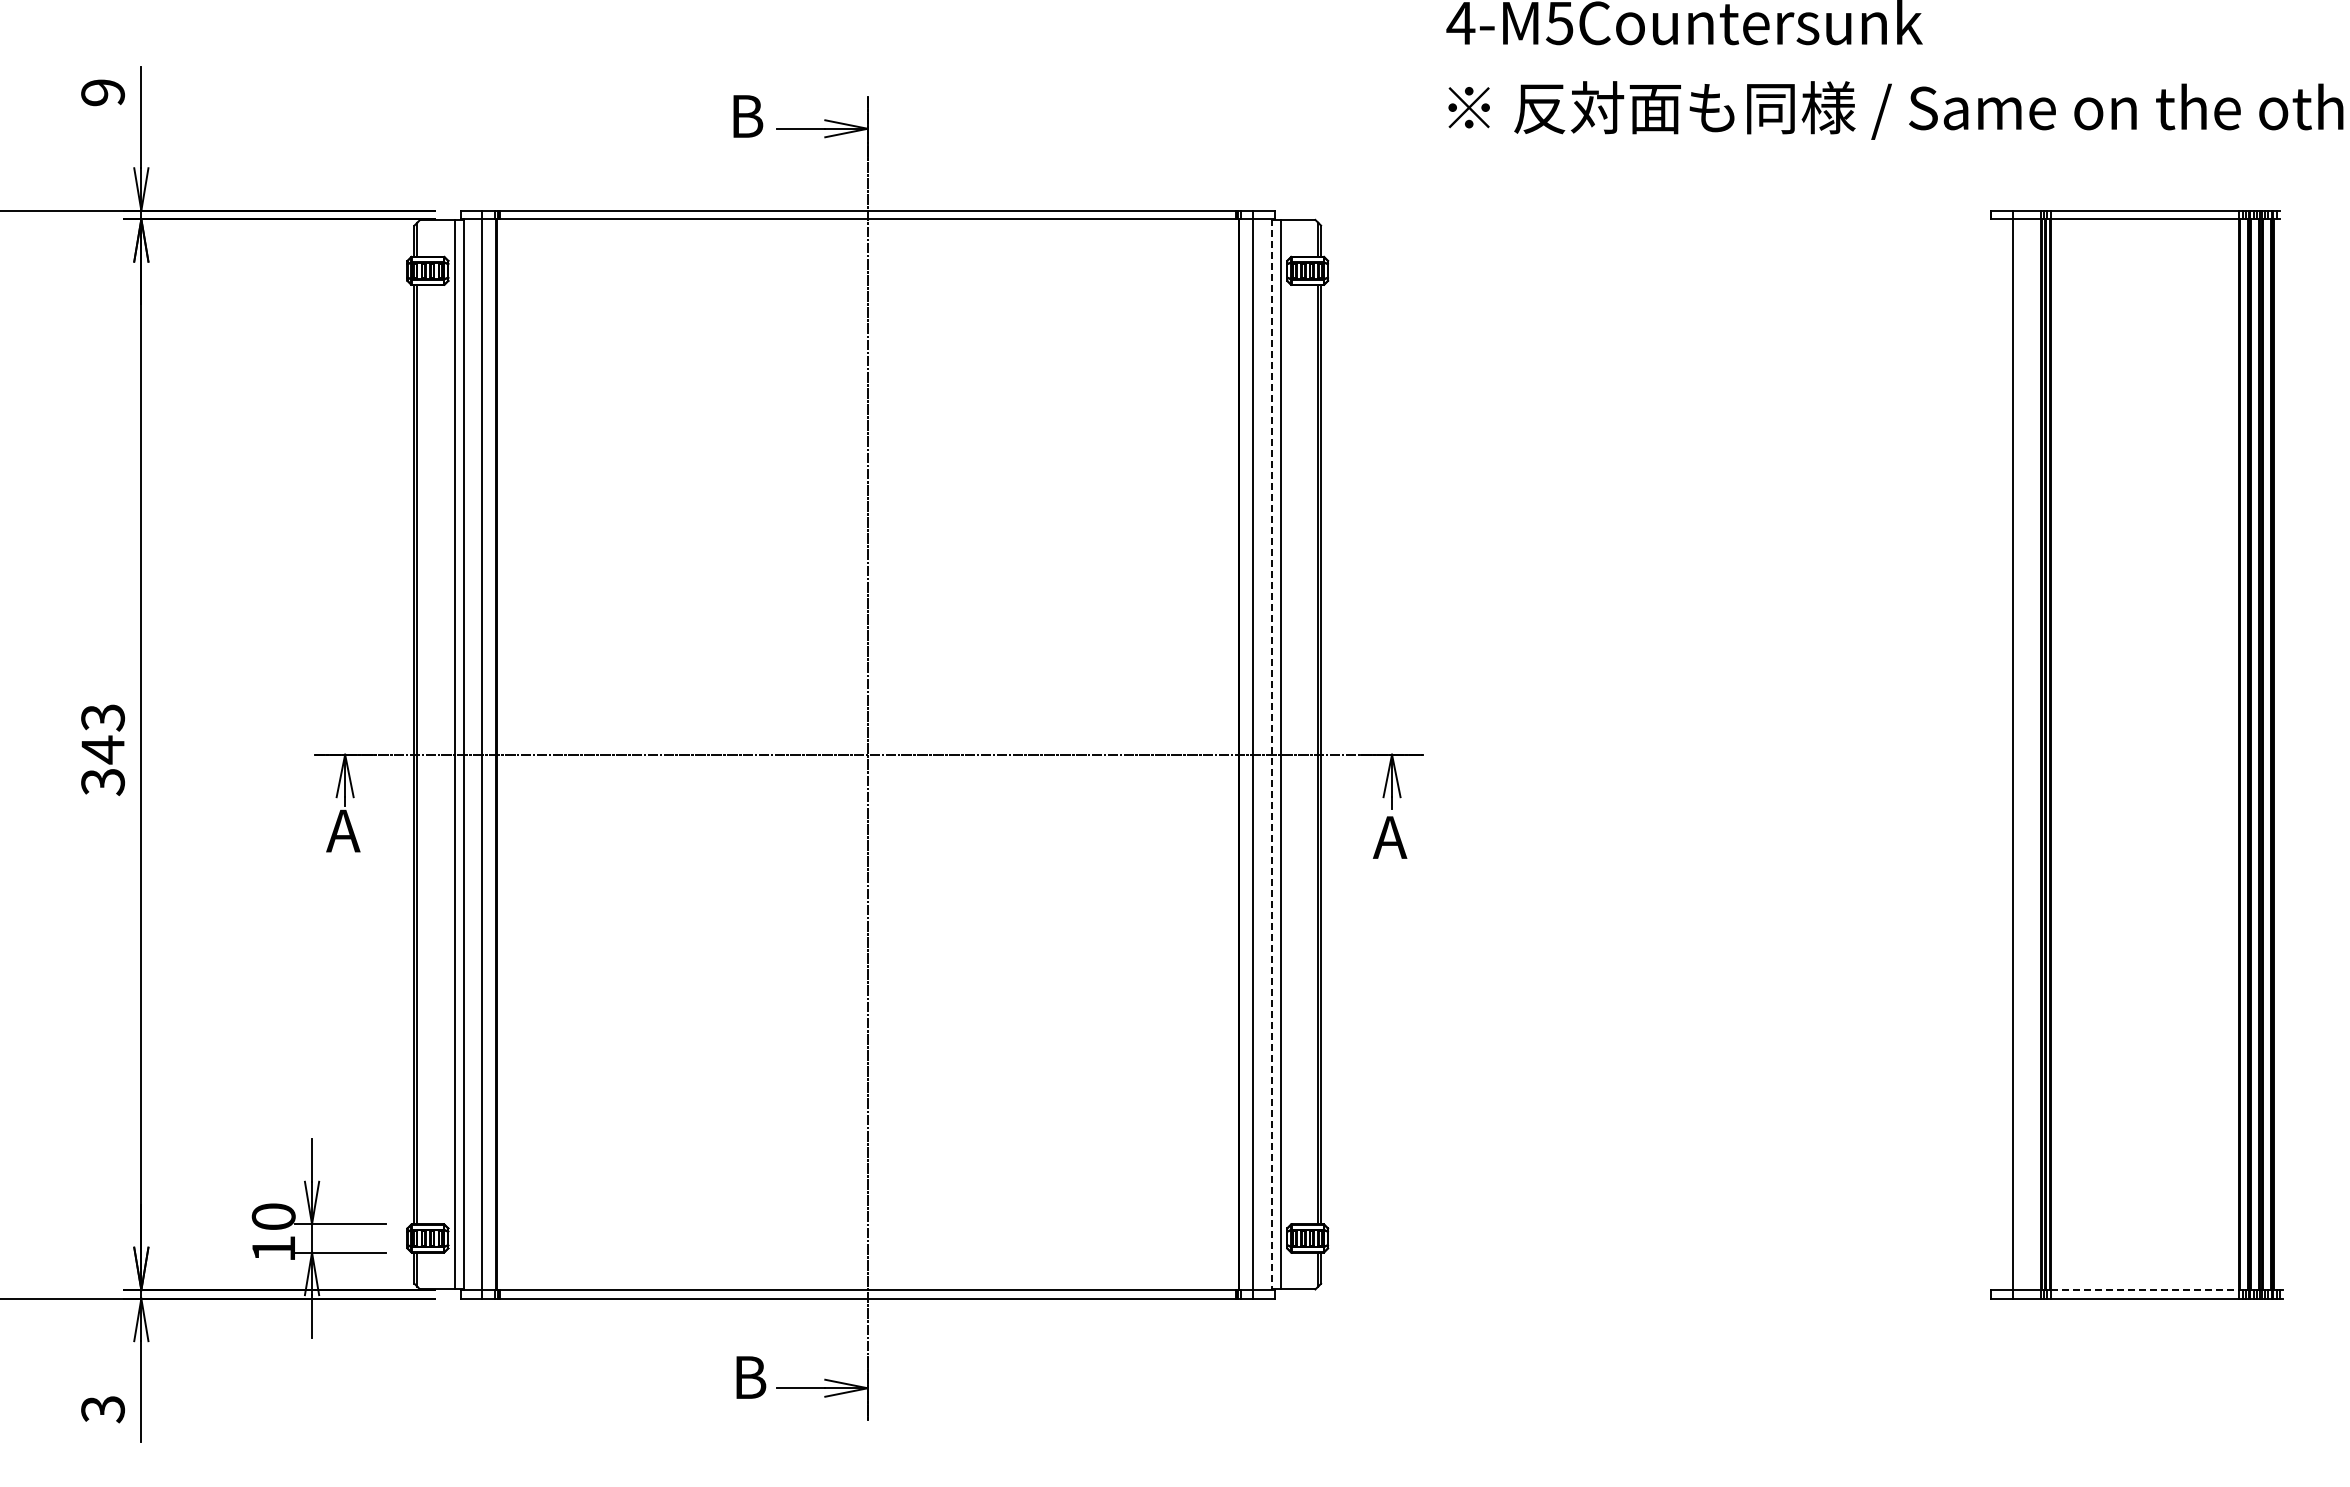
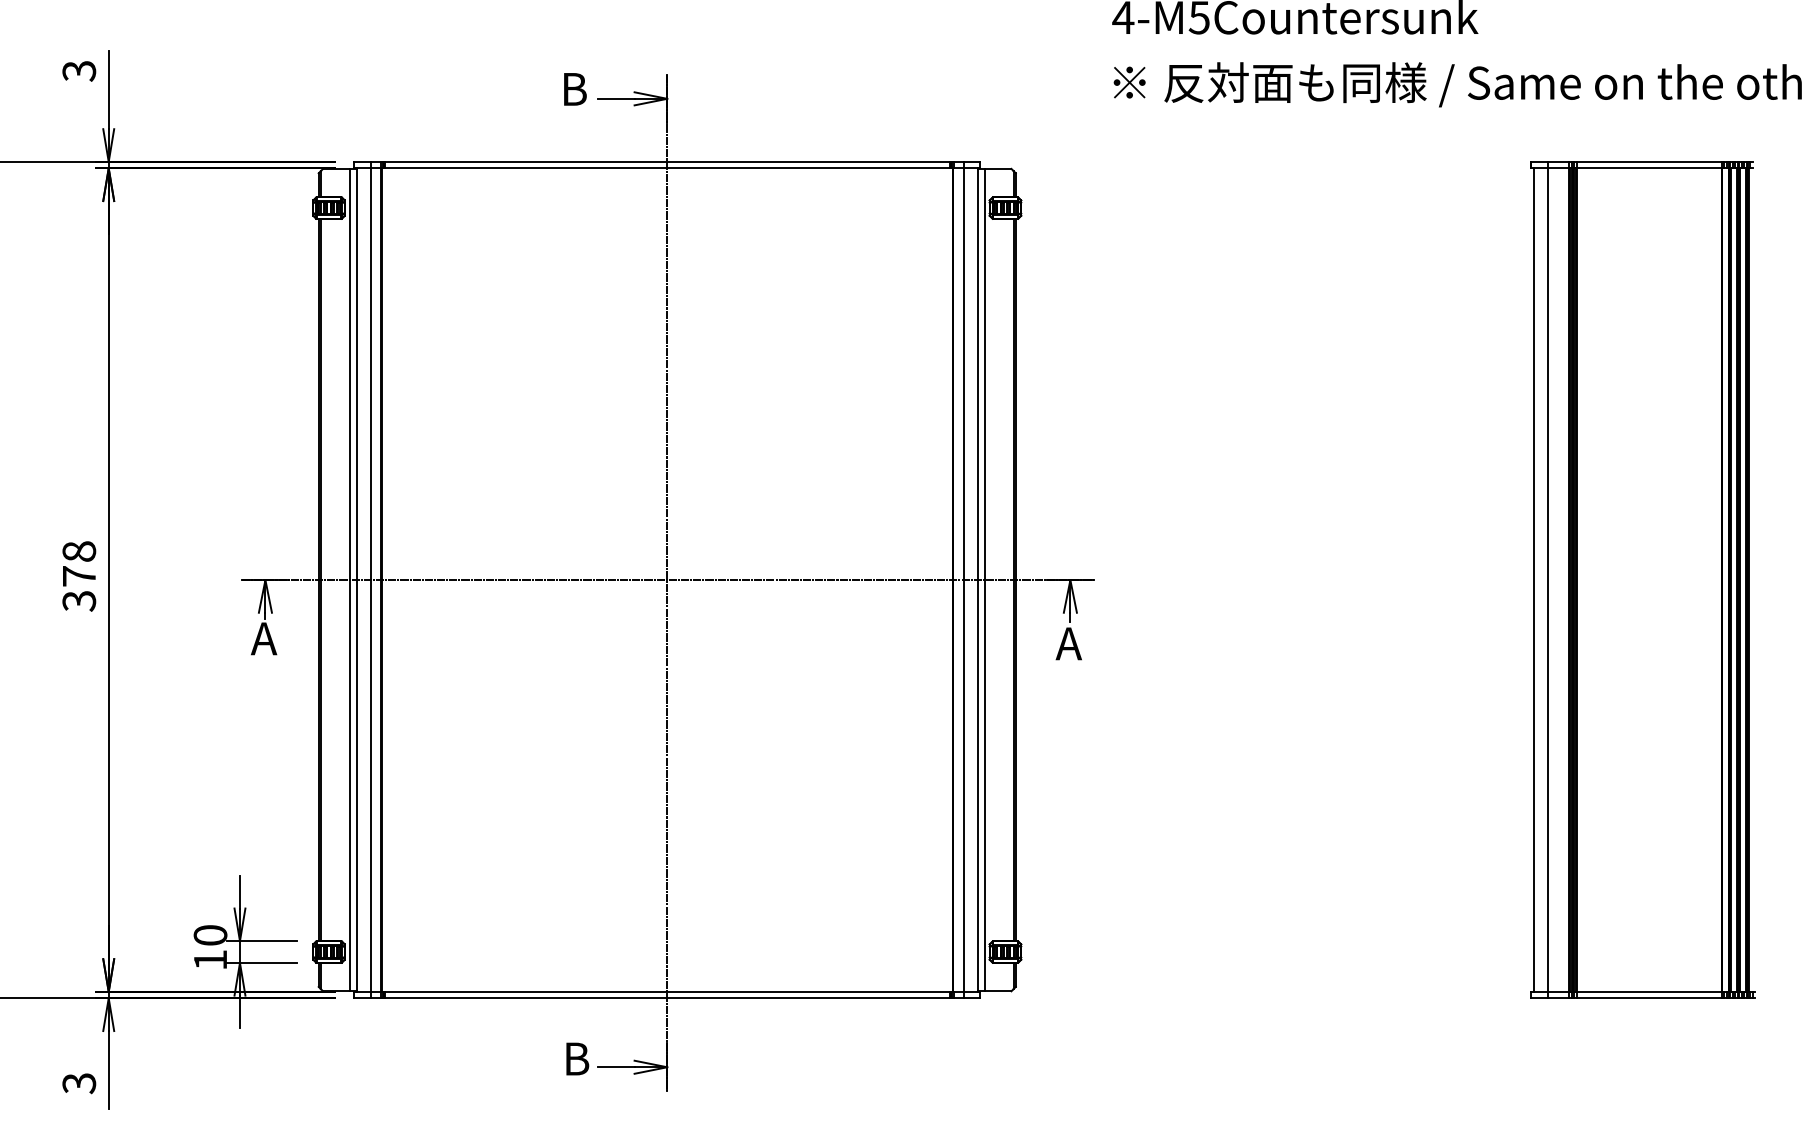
text: (102, 92) -> (78, 70), 9 -> 3
text: (102, 734) -> (78, 564), 343 -> 378
line: (1994, 754) -> (1533, 579), added
line: (1271, 755) -> (977, 580), dashed -> solid
line: (2145, 1290) -> (1649, 992), dashed -> solid

